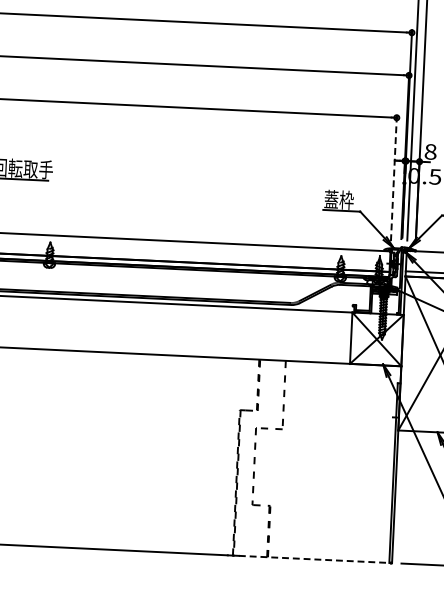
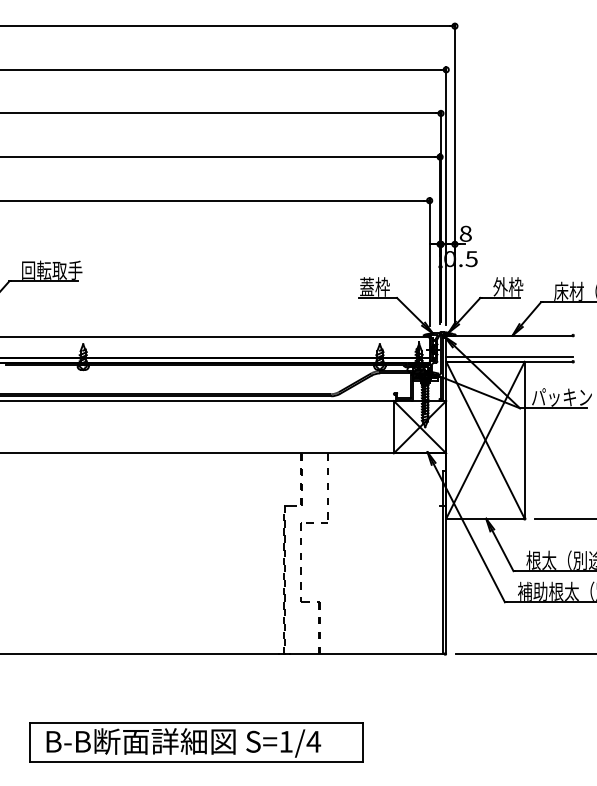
line: (393, 177) -> (429, 261), dashed -> solid
line: (315, 559) -> (368, 654), dashed -> solid

